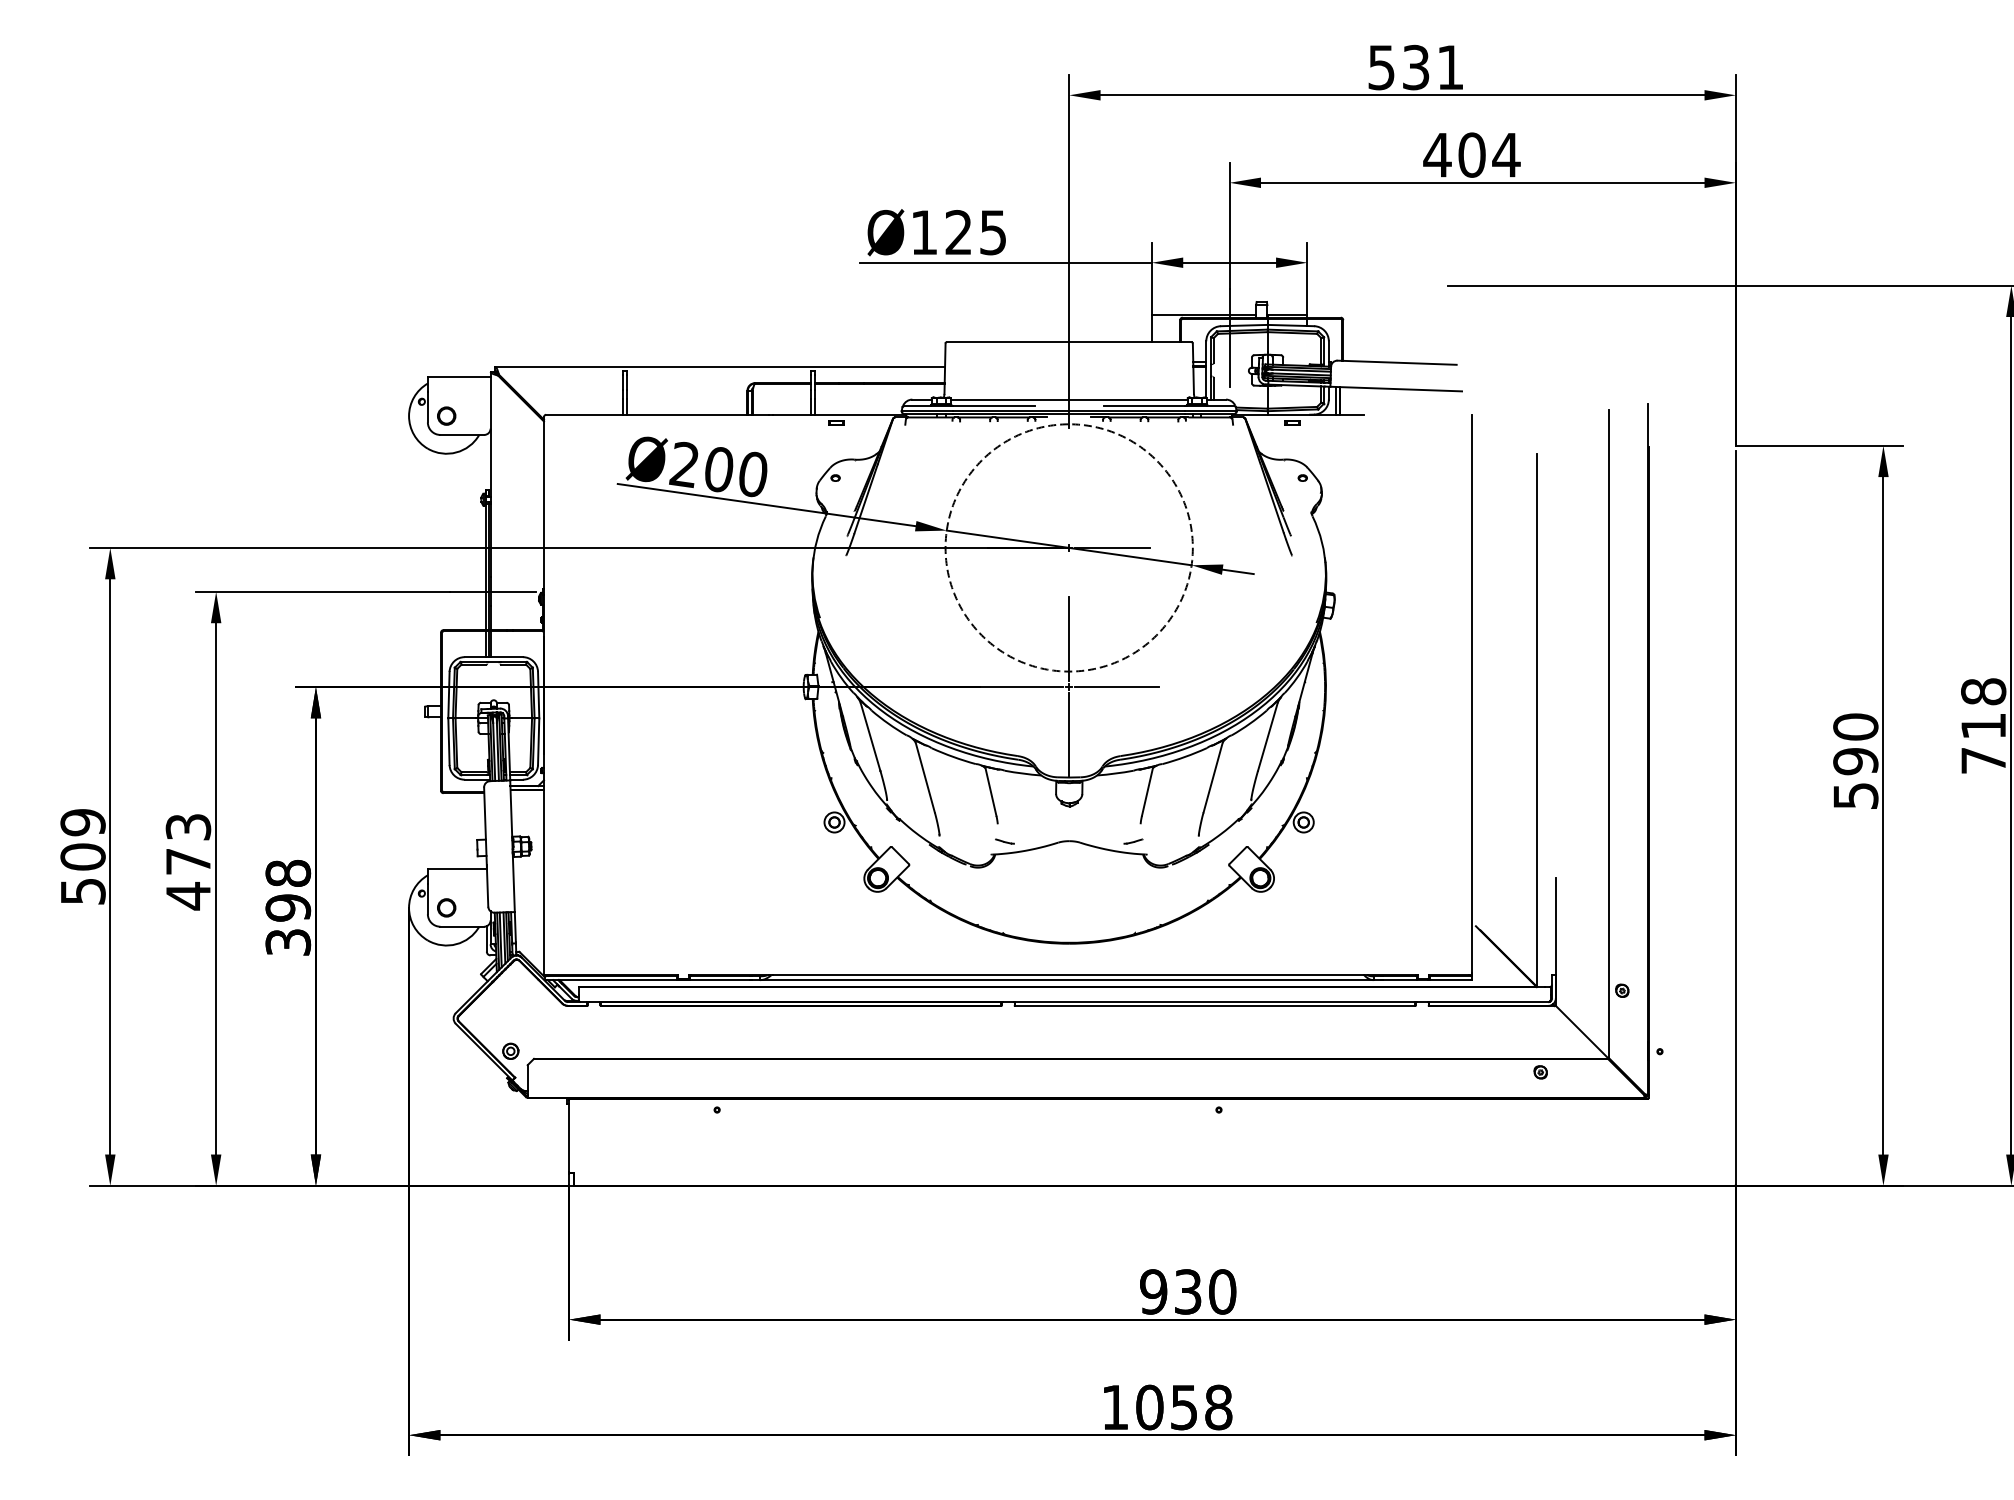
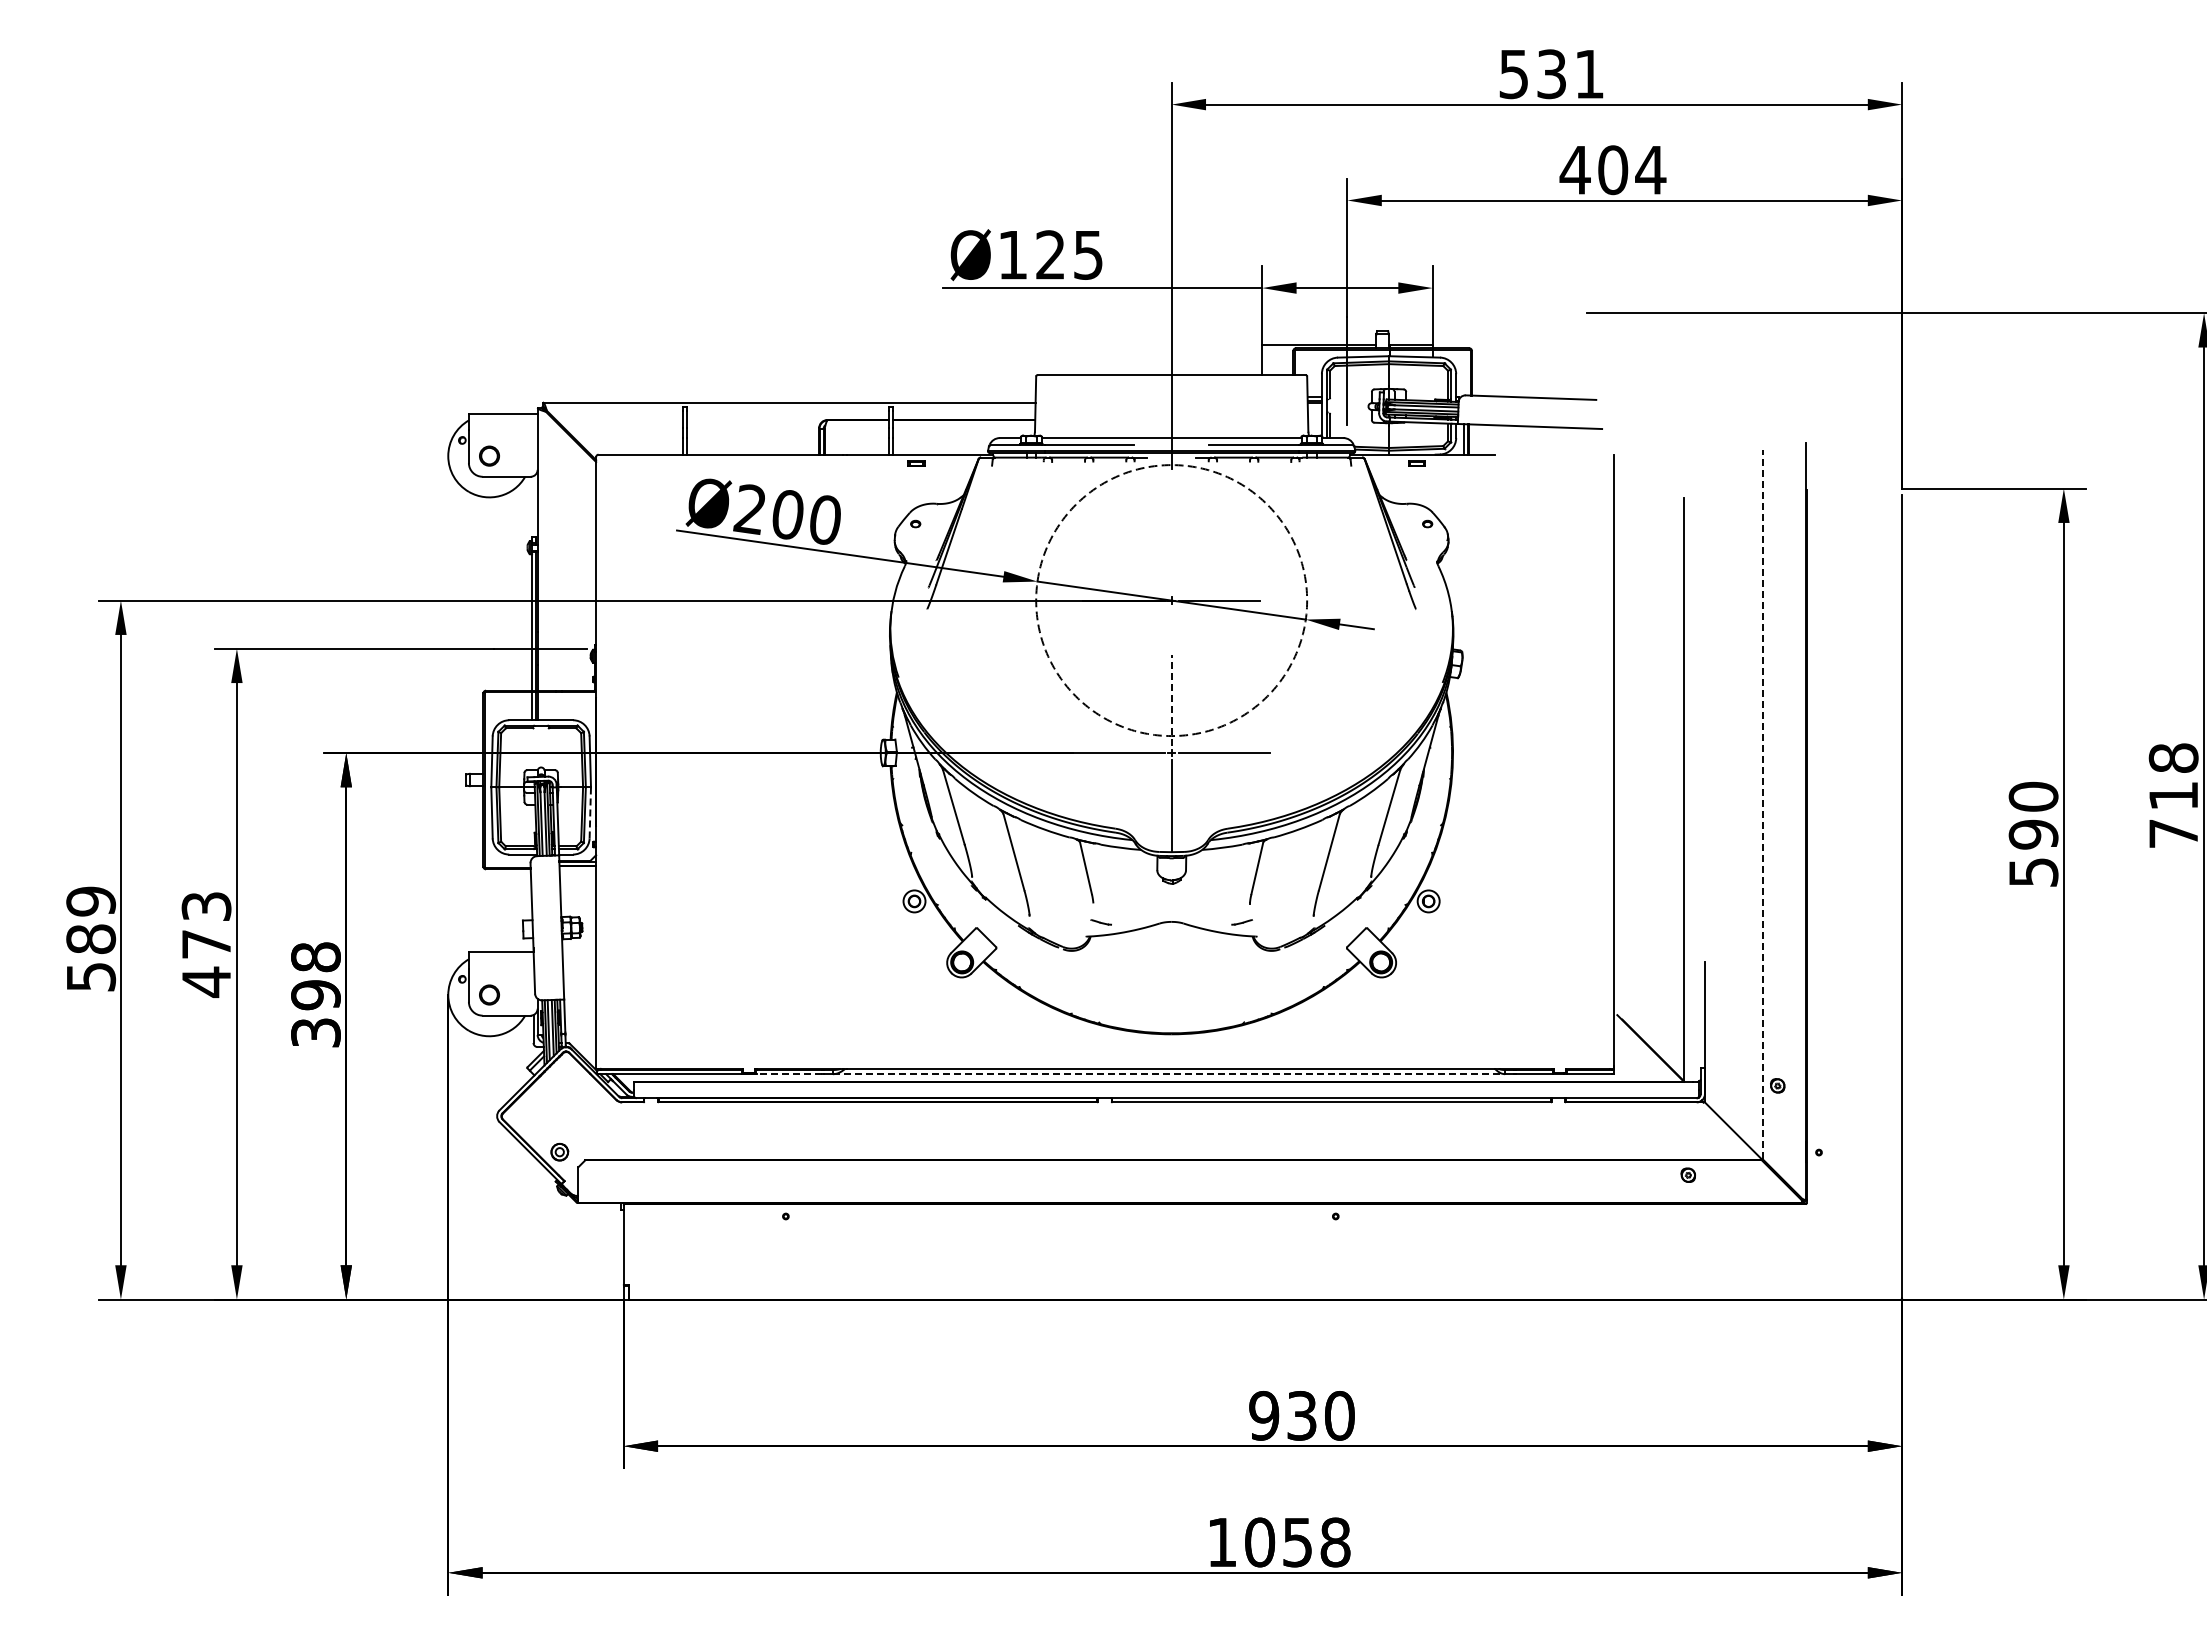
line: (1069, 639) -> (1171, 700), solid -> dashed
line: (1608, 734) -> (1762, 804), solid -> dashed
line: (538, 741) -> (590, 812), solid -> dashed
text: (82, 857) -> (90, 939), 509 -> 589
line: (720, 980) -> (789, 1074), solid -> dashed
line: (1067, 980) -> (1169, 1074), solid -> dashed

